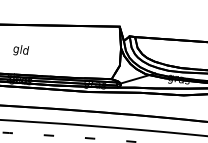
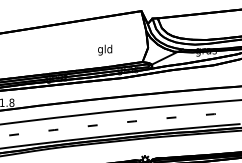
text: (21, 49) -> (105, 49), moved

